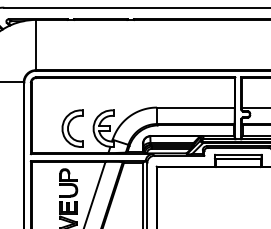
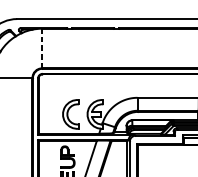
line: (35, 44) -> (41, 48), solid -> dashed

